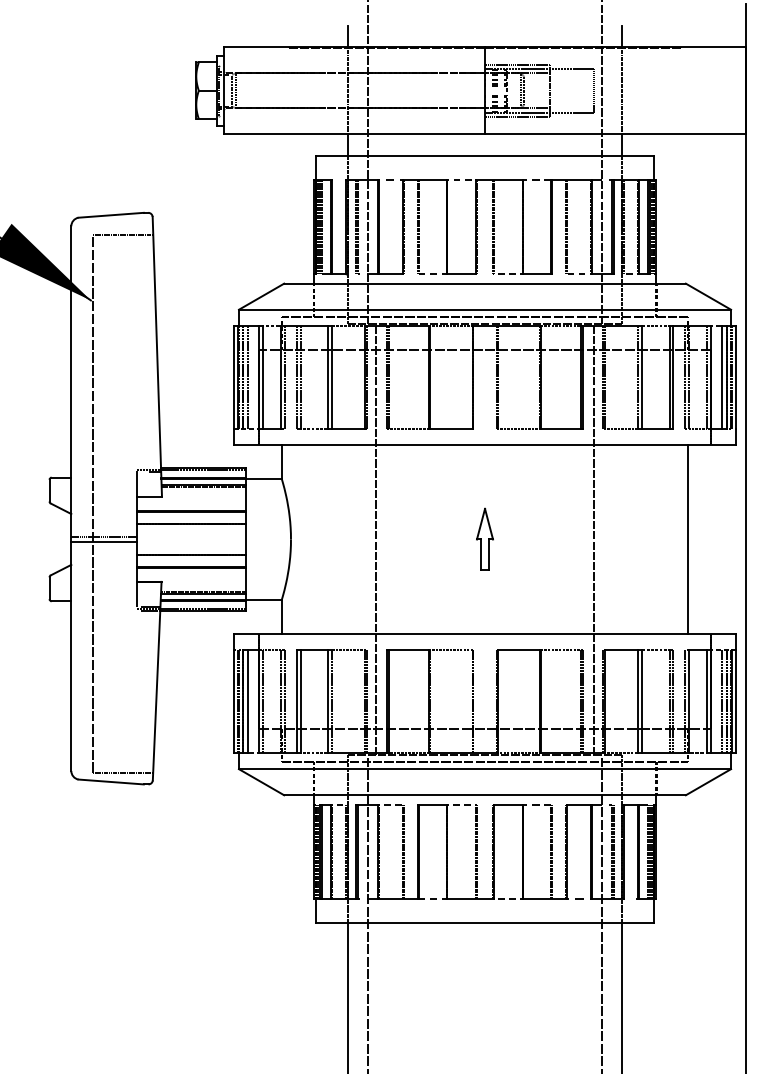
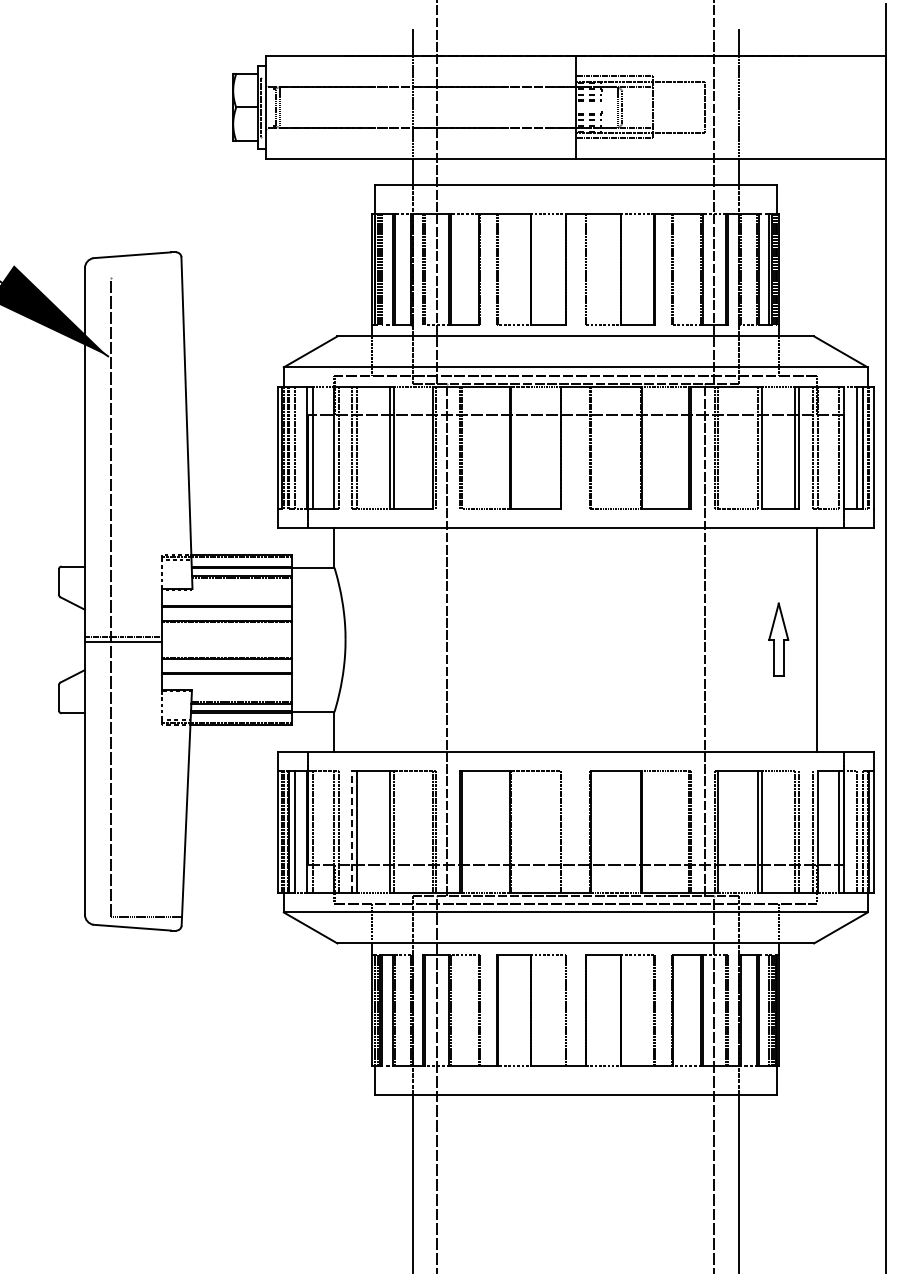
line: (123, 234) -> (146, 278), removed
part: (484, 539) -> (778, 639), moved
line: (296, 701) -> (352, 832), solid -> dashed

